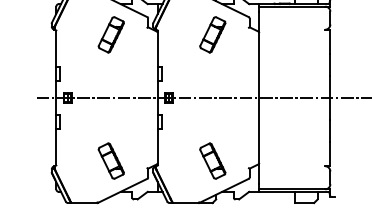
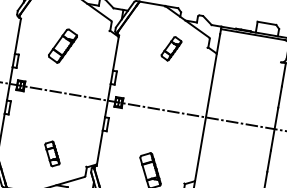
part: (110, 34) -> (62, 45), moved
part: (212, 34) -> (171, 48), size x0.7
part: (110, 160) -> (51, 153), size x0.7

